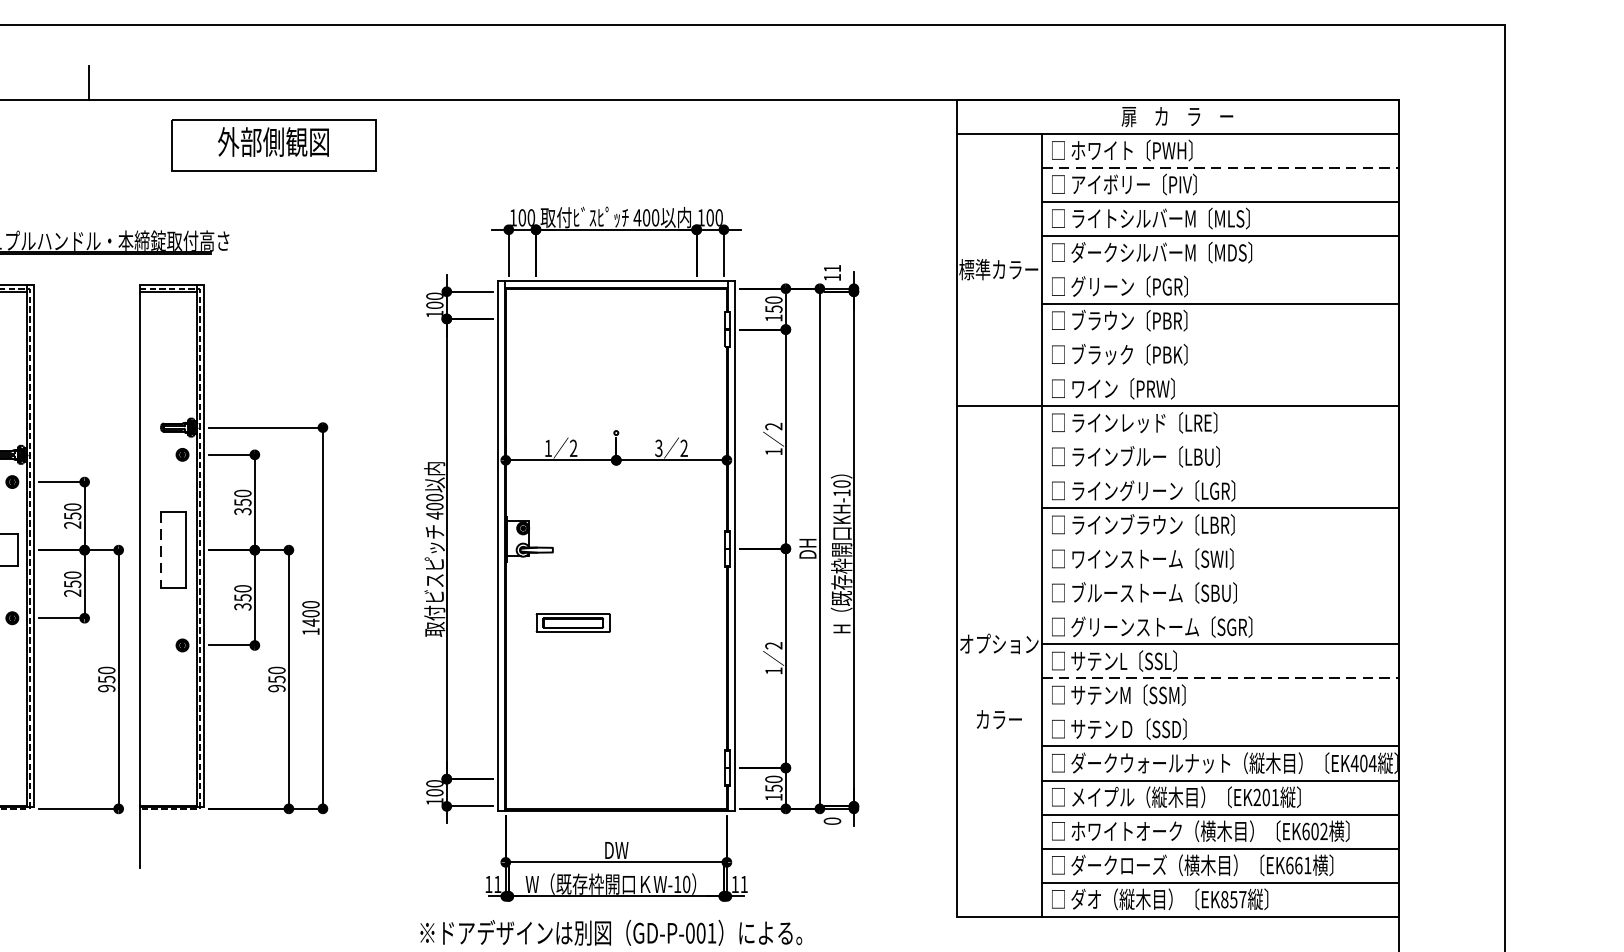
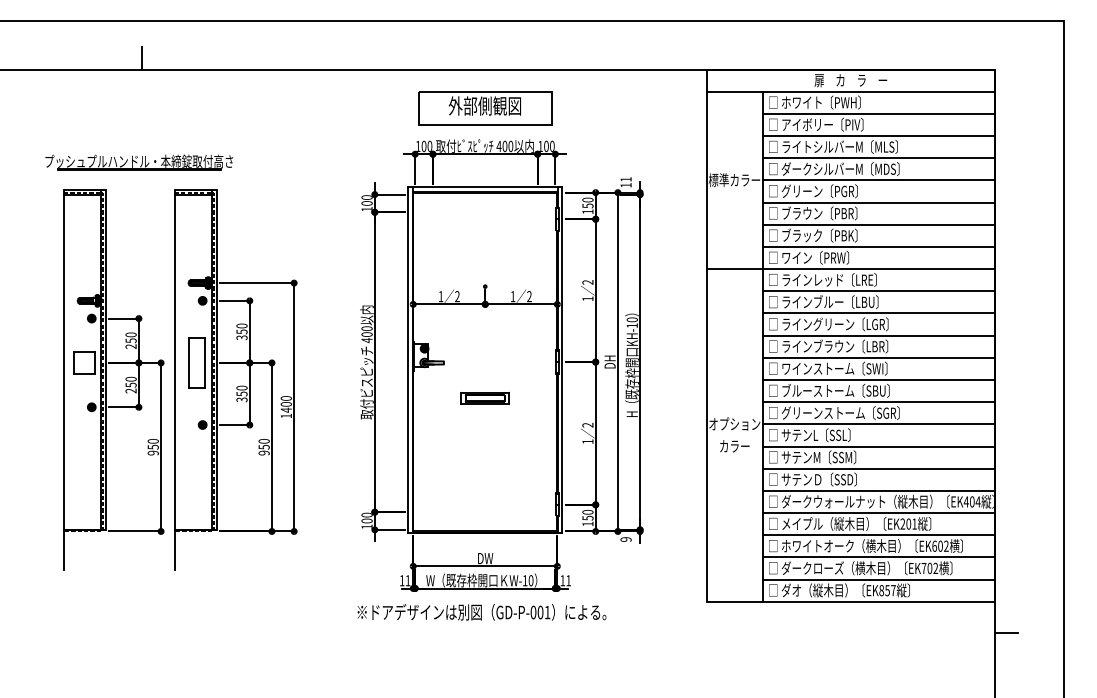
part: (274, 145) -> (485, 108), moved
line: (1221, 167) -> (879, 113), dashed -> solid
line: (1219, 270) -> (878, 180), added
line: (1219, 337) -> (878, 224), added
line: (1219, 371) -> (878, 246), added
line: (1219, 440) -> (878, 291), added
text: (658, 448) -> (512, 296), 3 -> 1
line: (1219, 474) -> (878, 313), added
line: (1219, 541) -> (878, 357), added
line: (160, 549) -> (188, 362), dashed -> solid
line: (1219, 575) -> (878, 379), added
line: (1219, 610) -> (878, 402), added
part: (572, 623) -> (484, 398), moved
line: (1221, 678) -> (879, 446), dashed -> solid
line: (1219, 712) -> (878, 468), added
text: (998, 719) -> (734, 446), moved
text: (831, 821) -> (625, 539), 0 -> 9
text: (1298, 865) -> (929, 568), EK661 -> EK702

